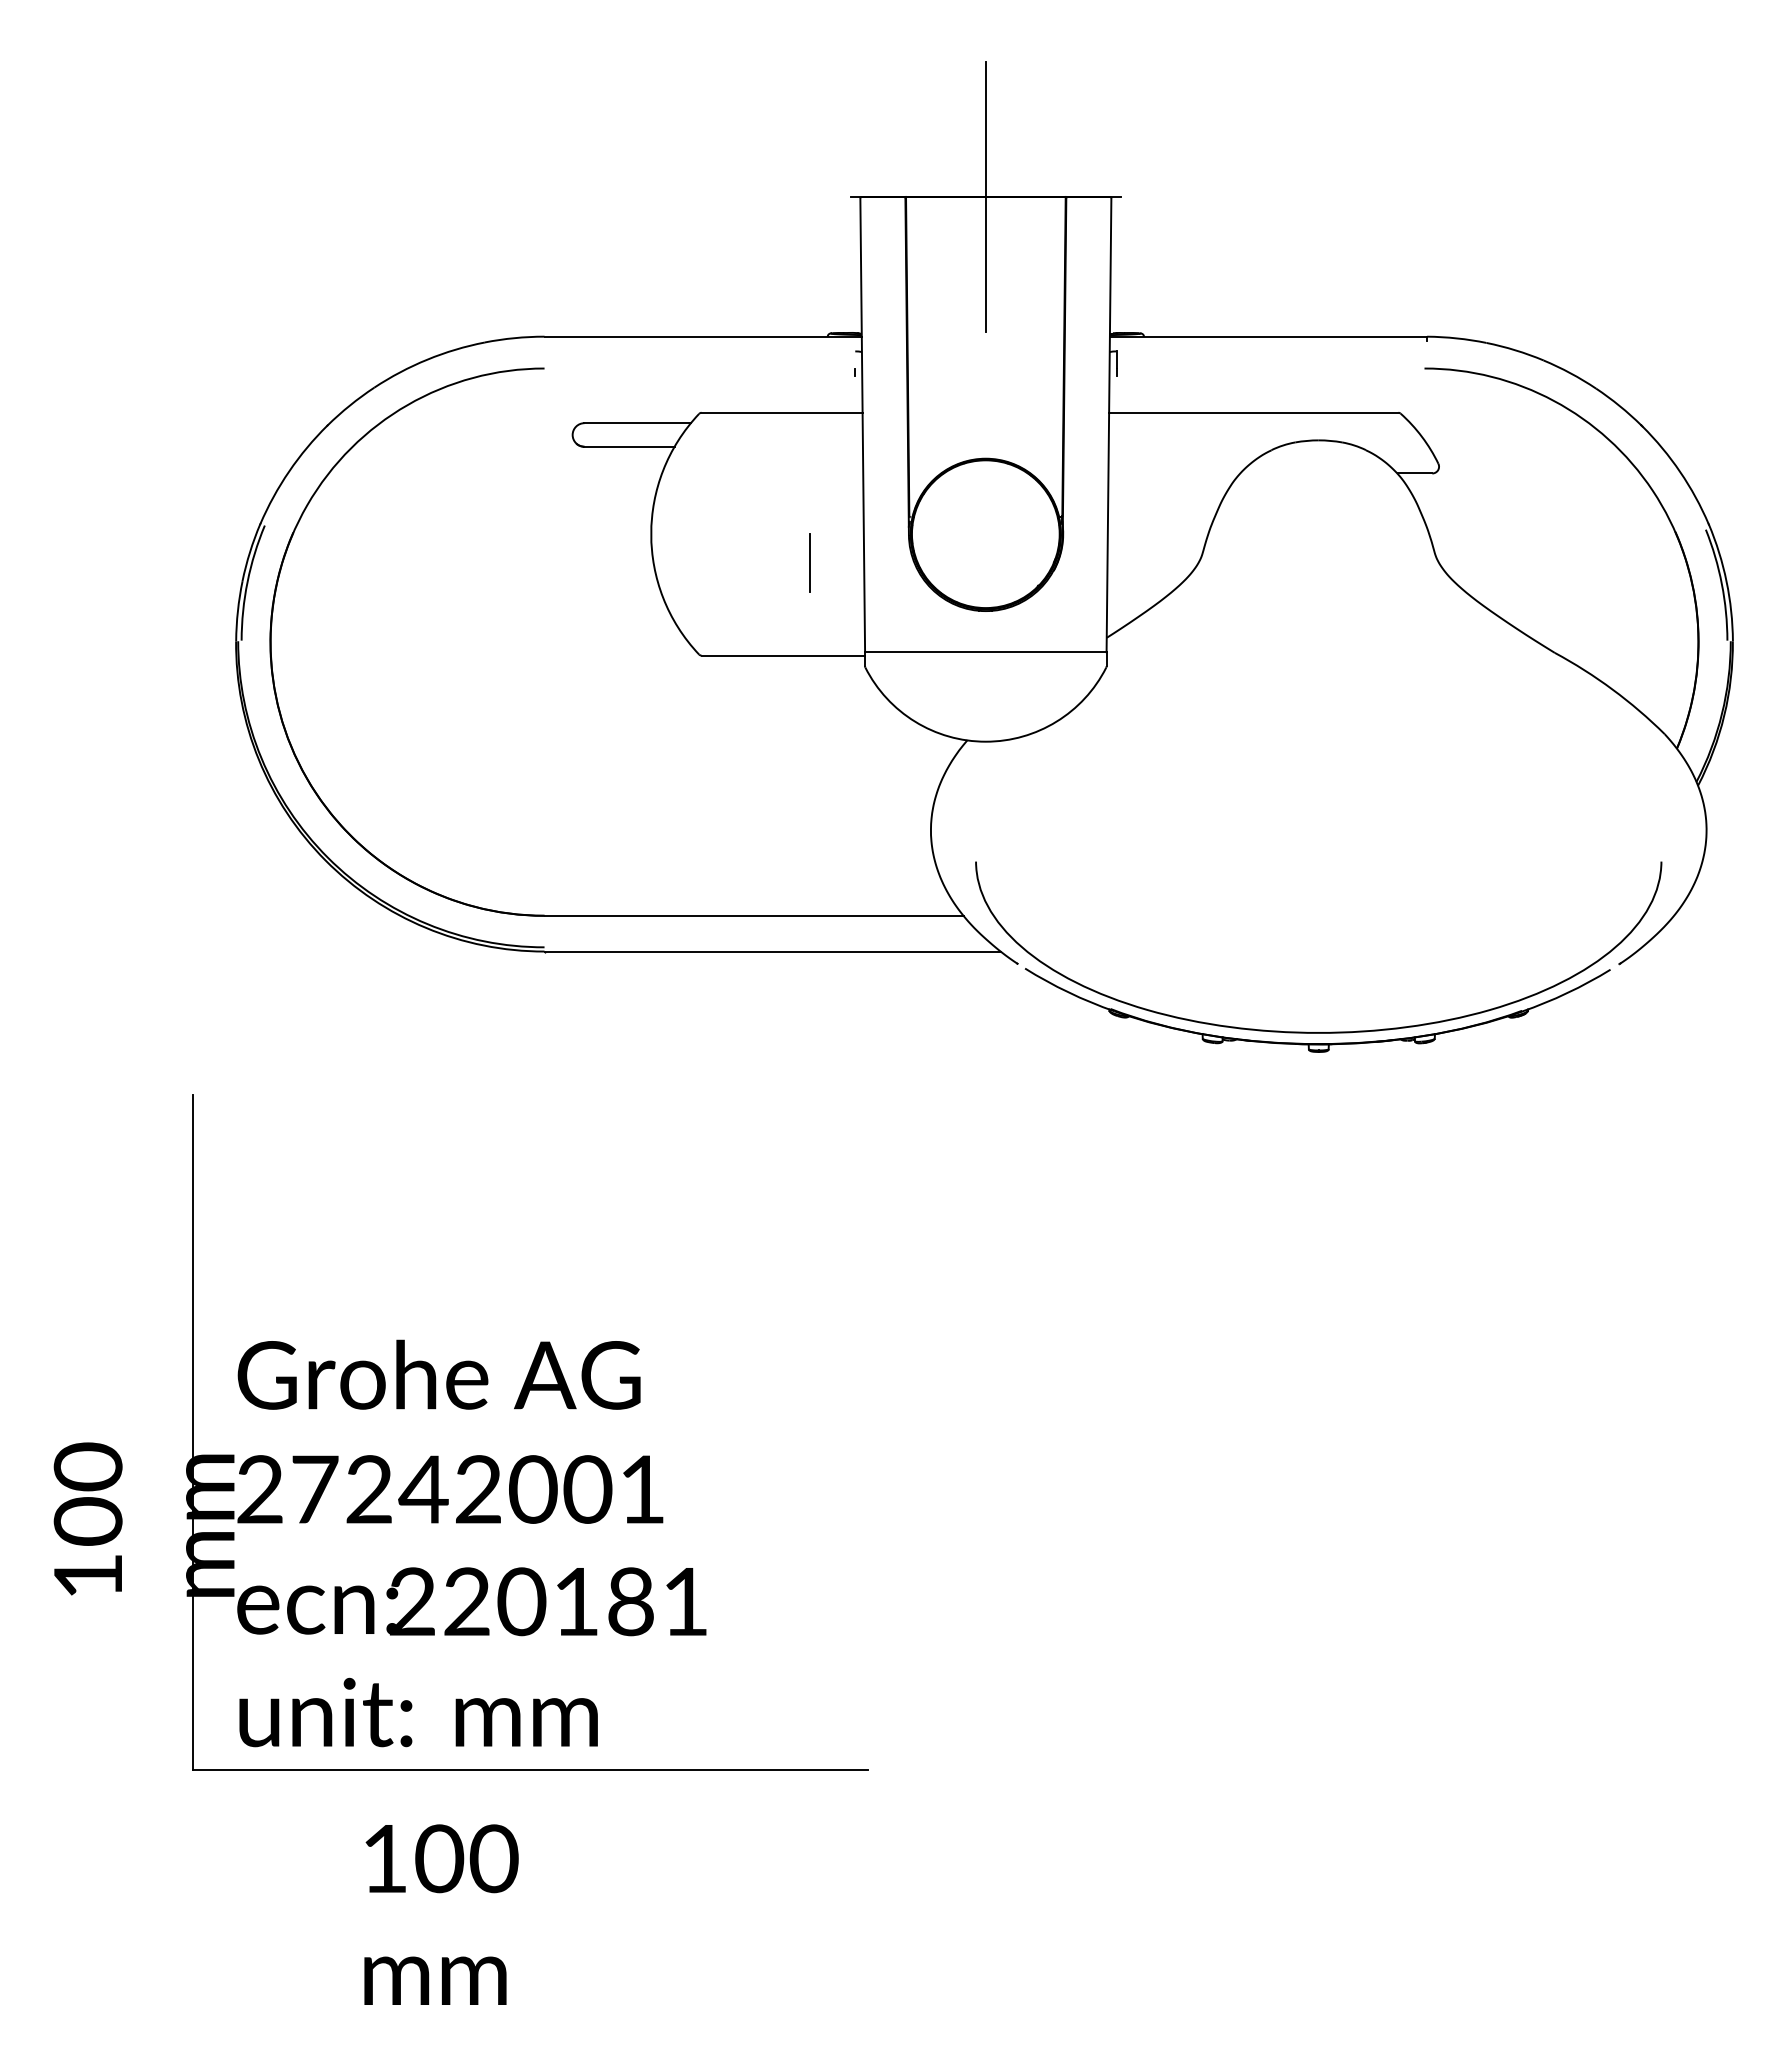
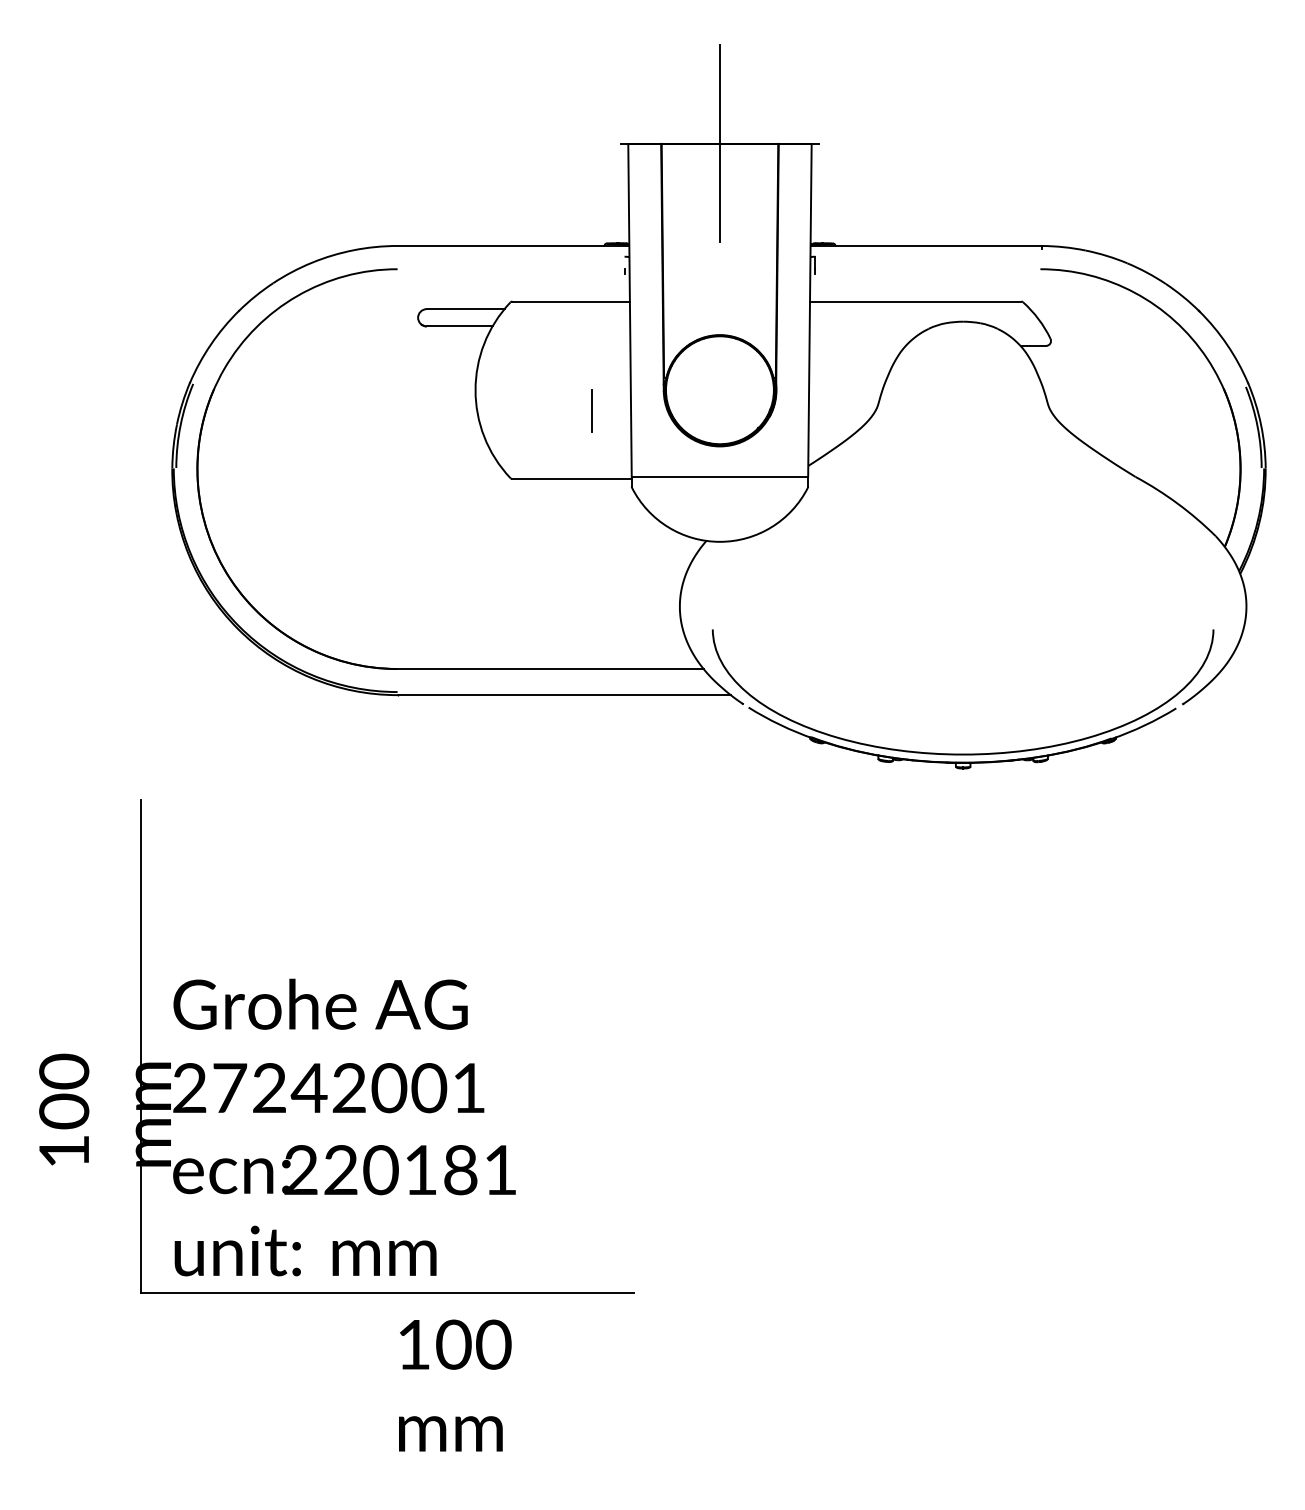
text: (441, 1914) -> (455, 1385), moved

